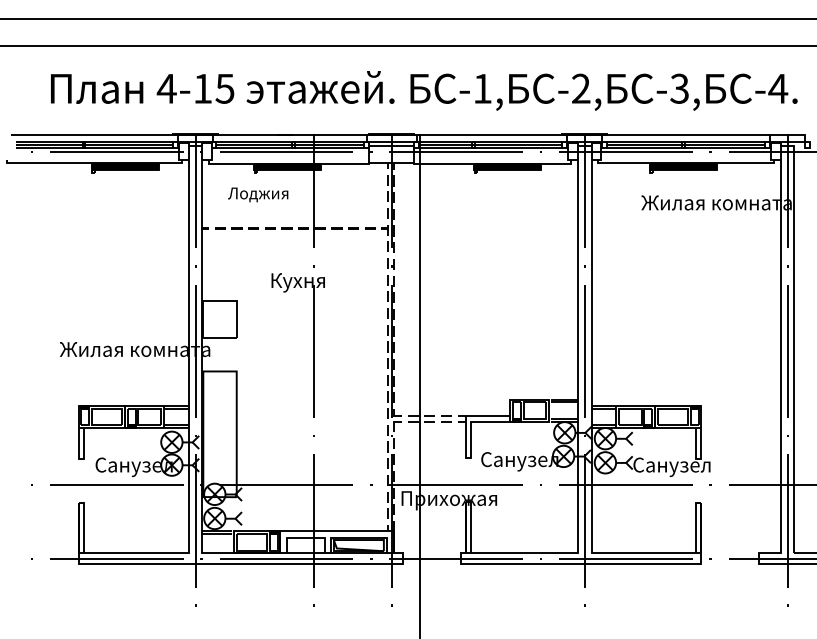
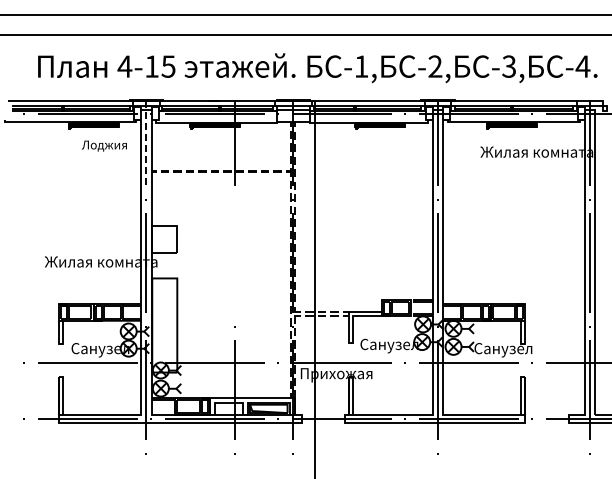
line: (195, 191) -> (146, 143), solid -> dashed
text: (258, 194) -> (104, 145), moved
part: (313, 340) -> (234, 255), removed

